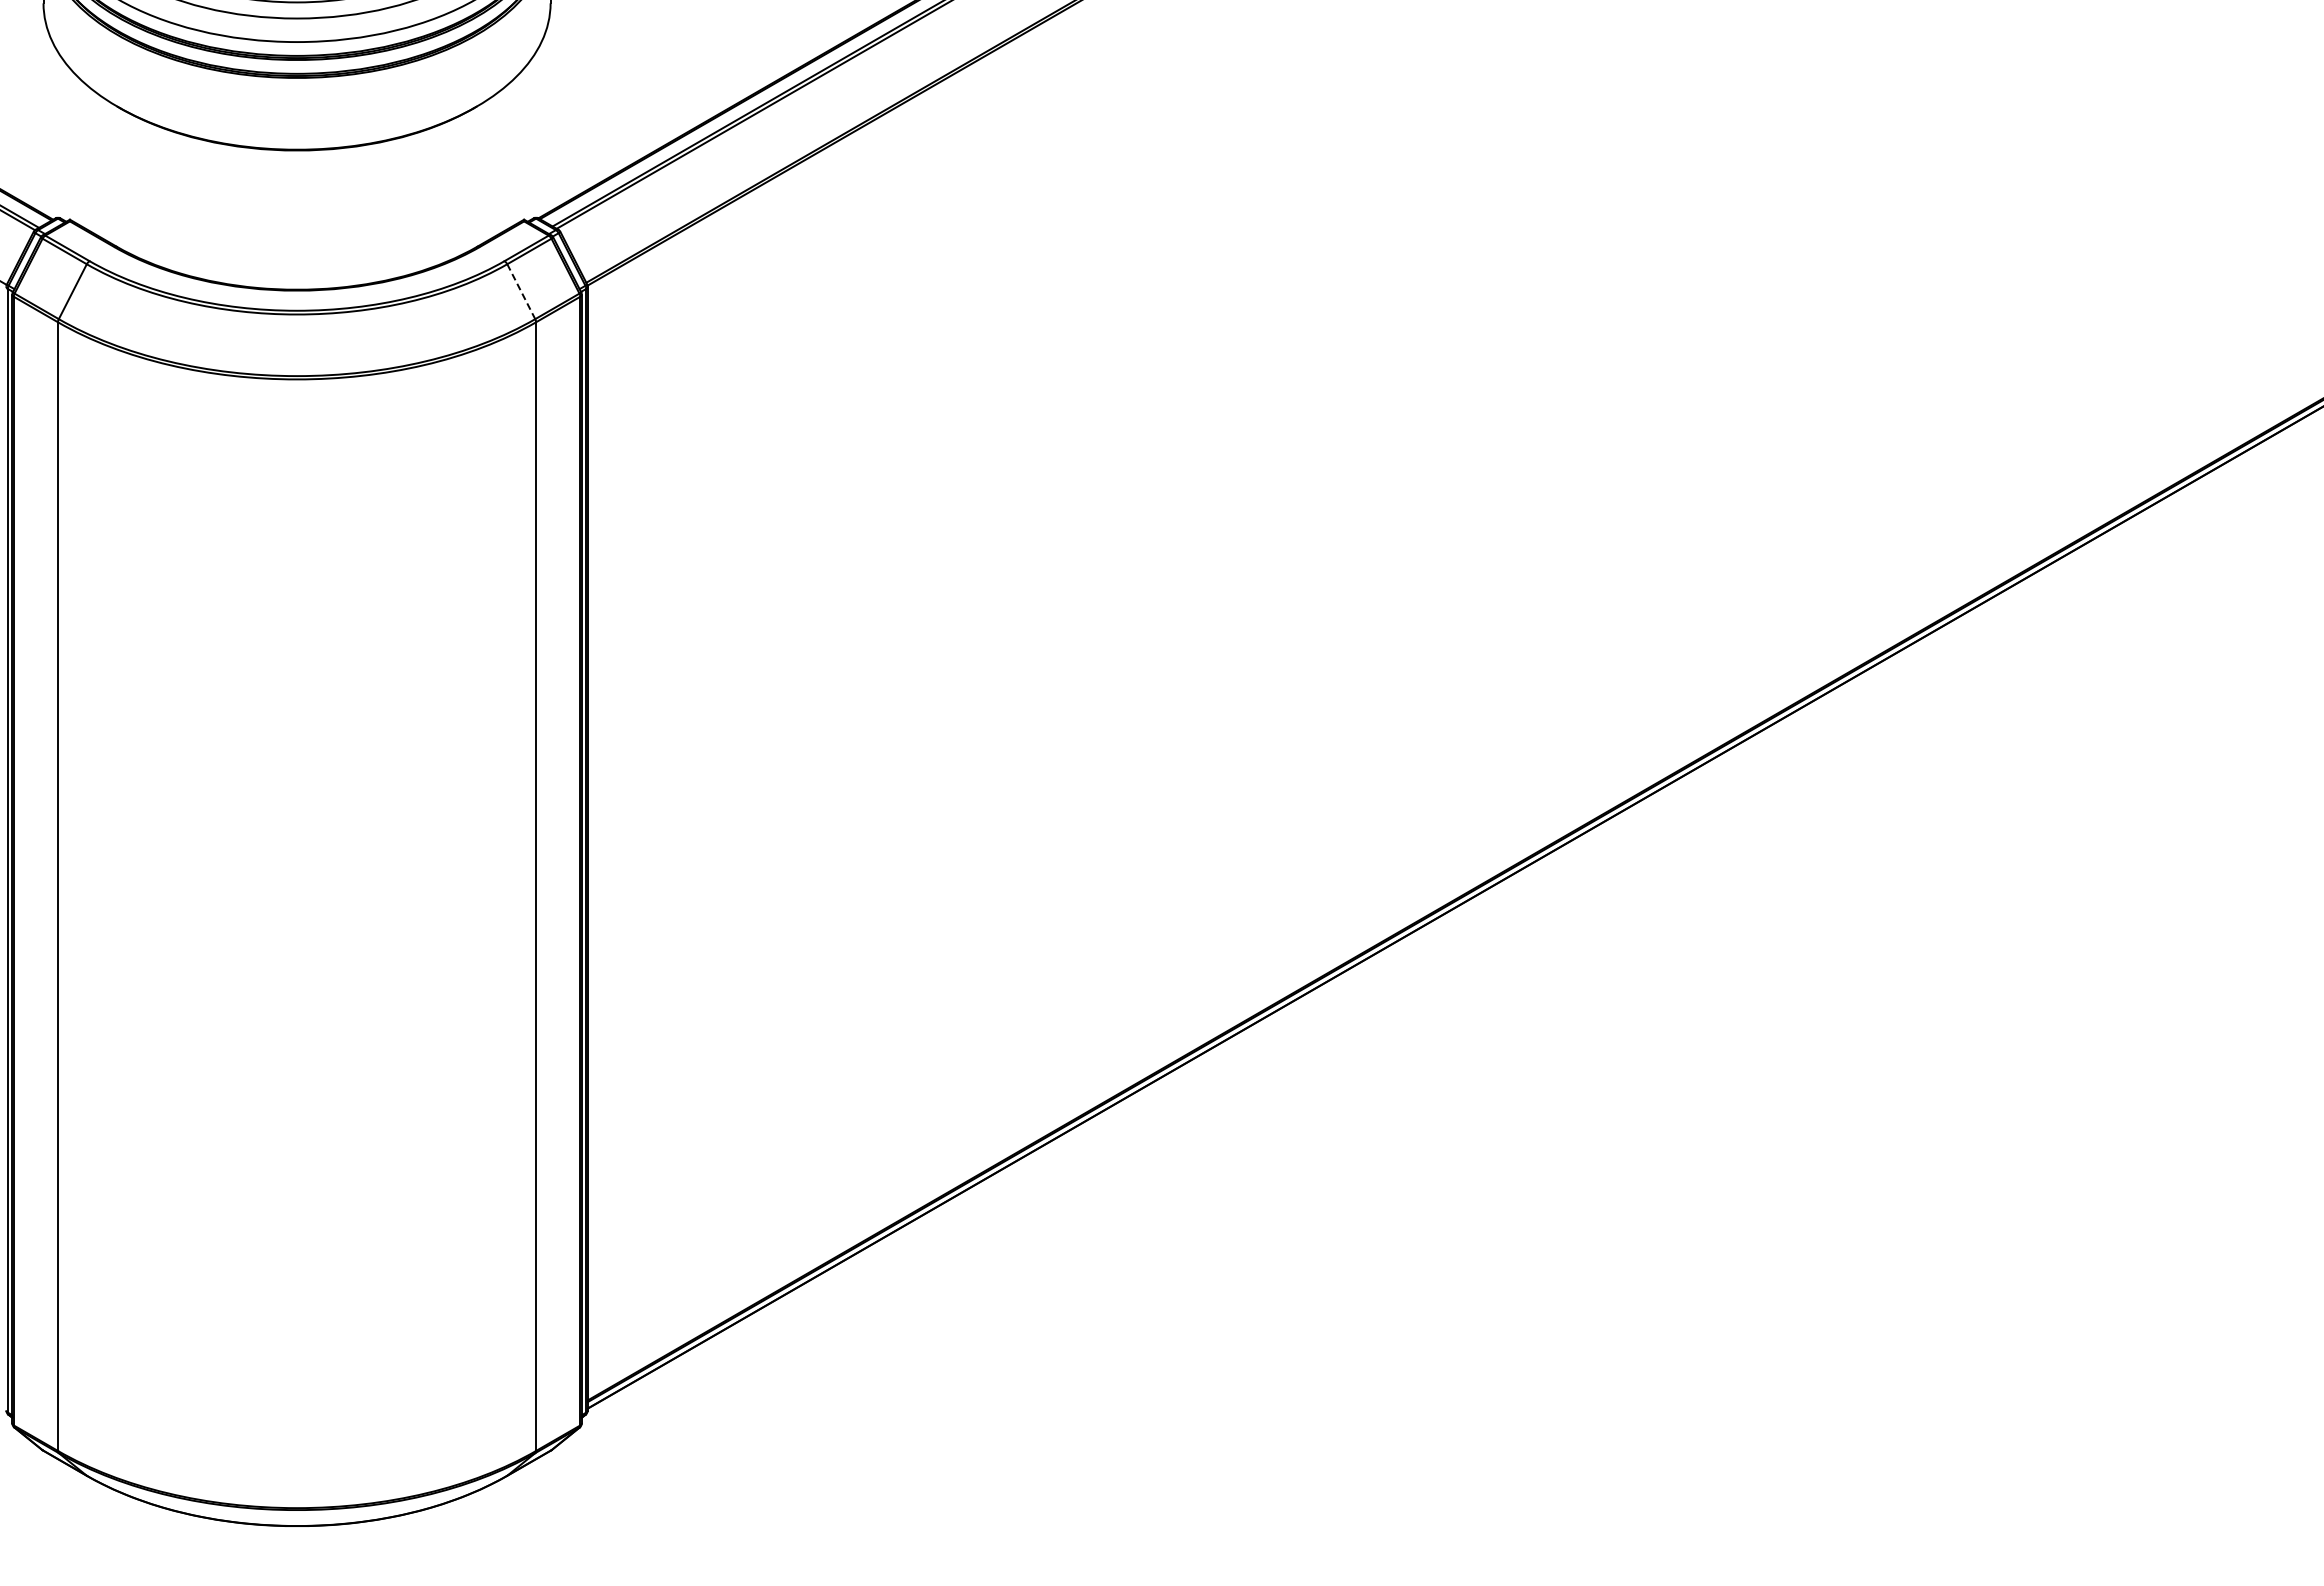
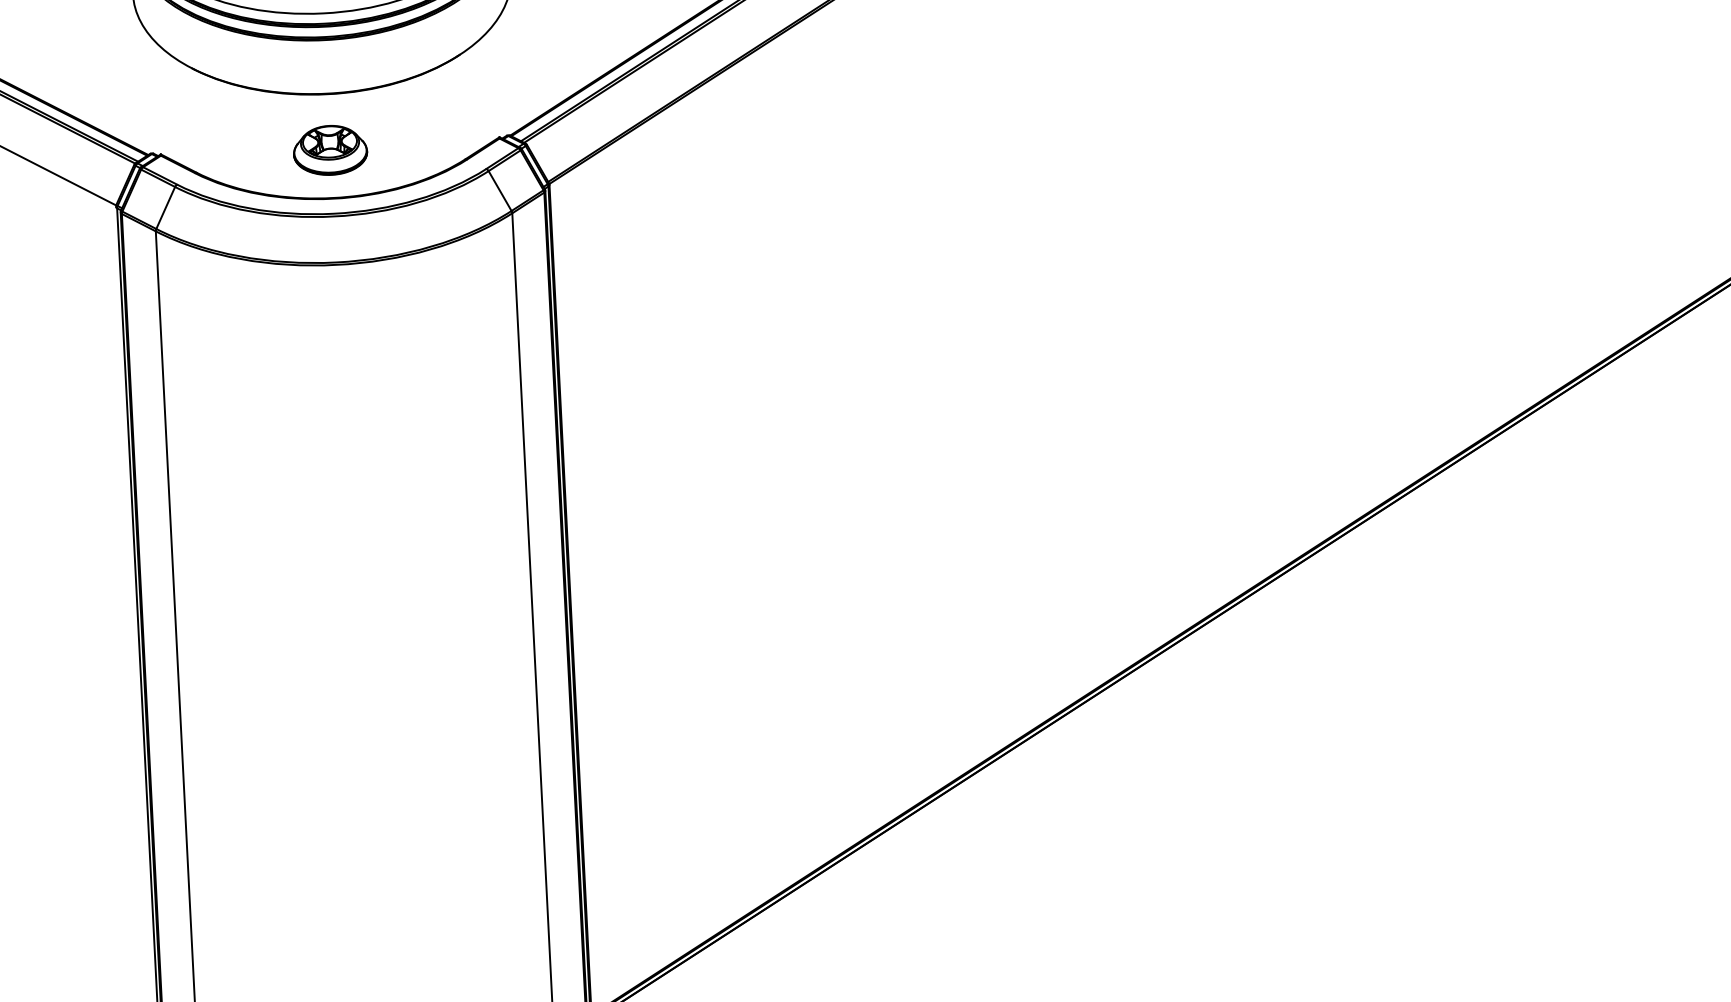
part: (296, 225) -> (330, 150), added
line: (521, 291) -> (500, 190), dashed -> solid

